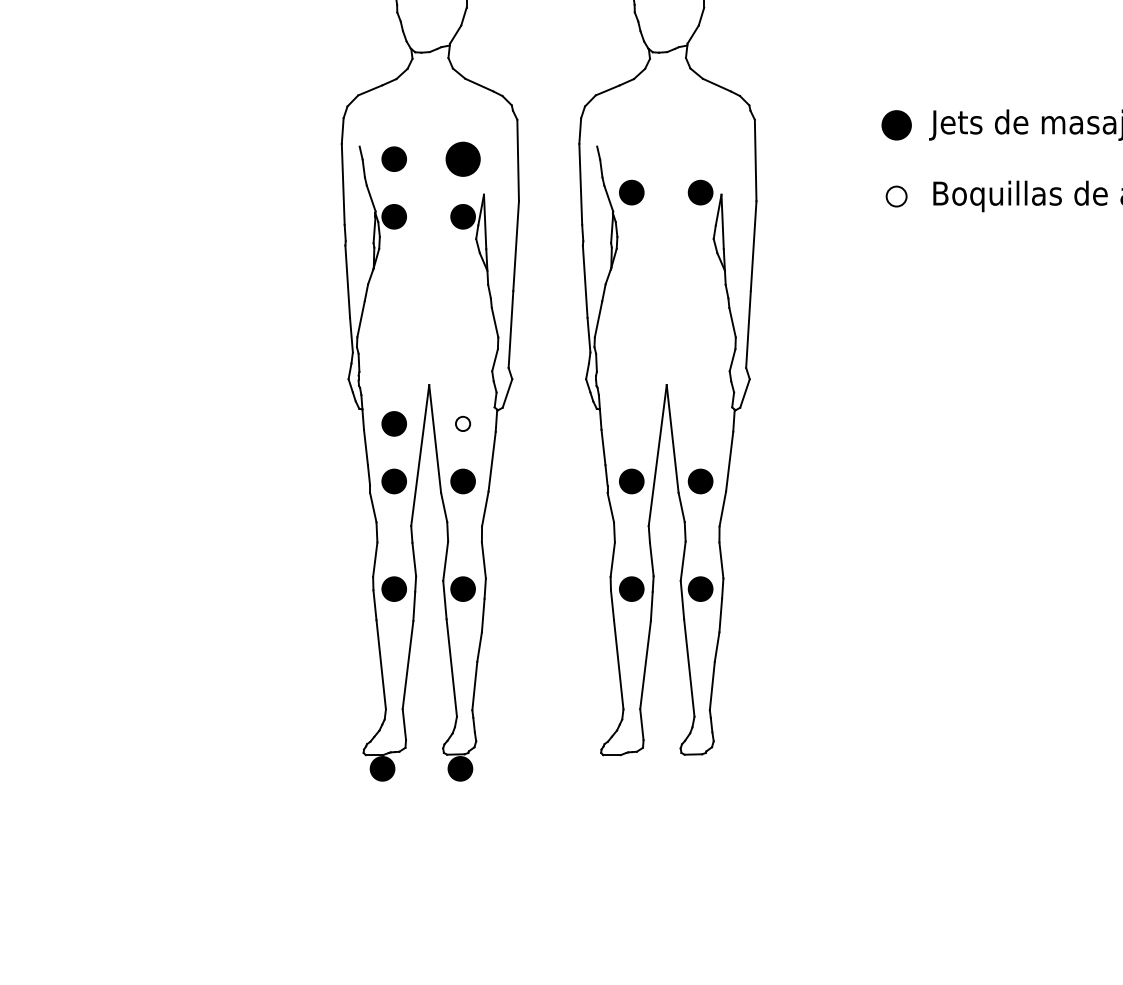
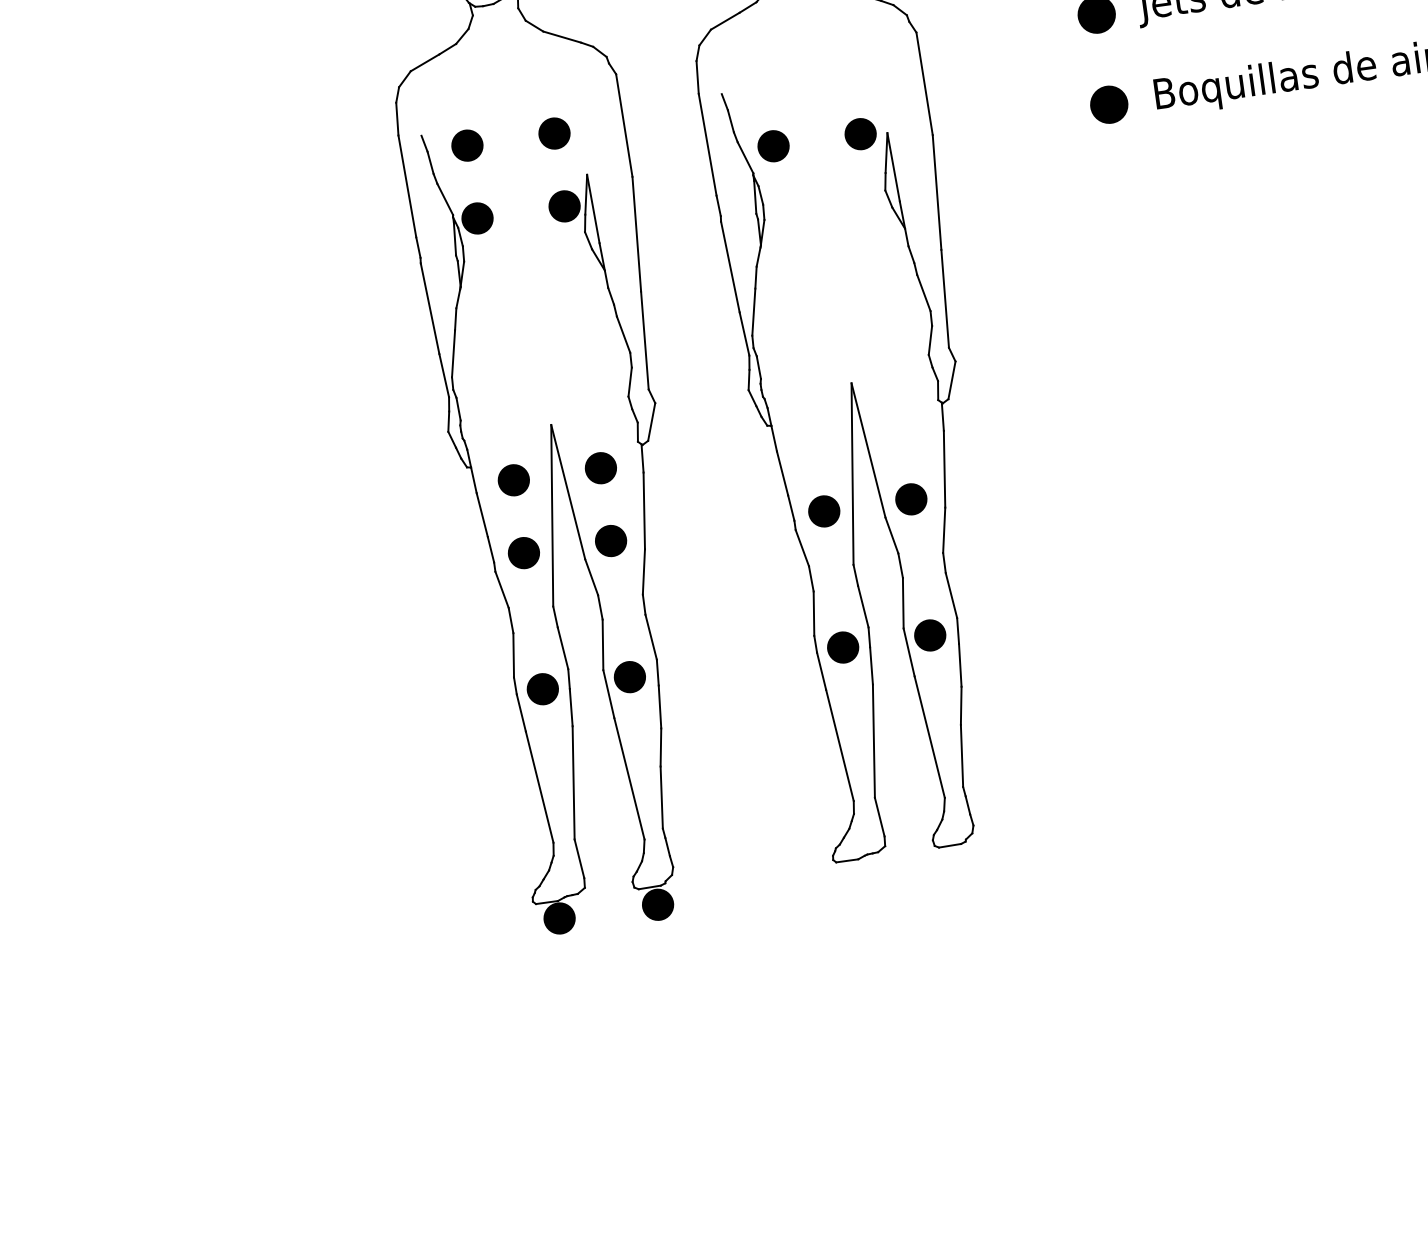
part: (462, 158) -> (553, 132), size x0.71
part: (896, 196) -> (1108, 104), size x1.43
part: (462, 423) -> (600, 467), size x1.67

